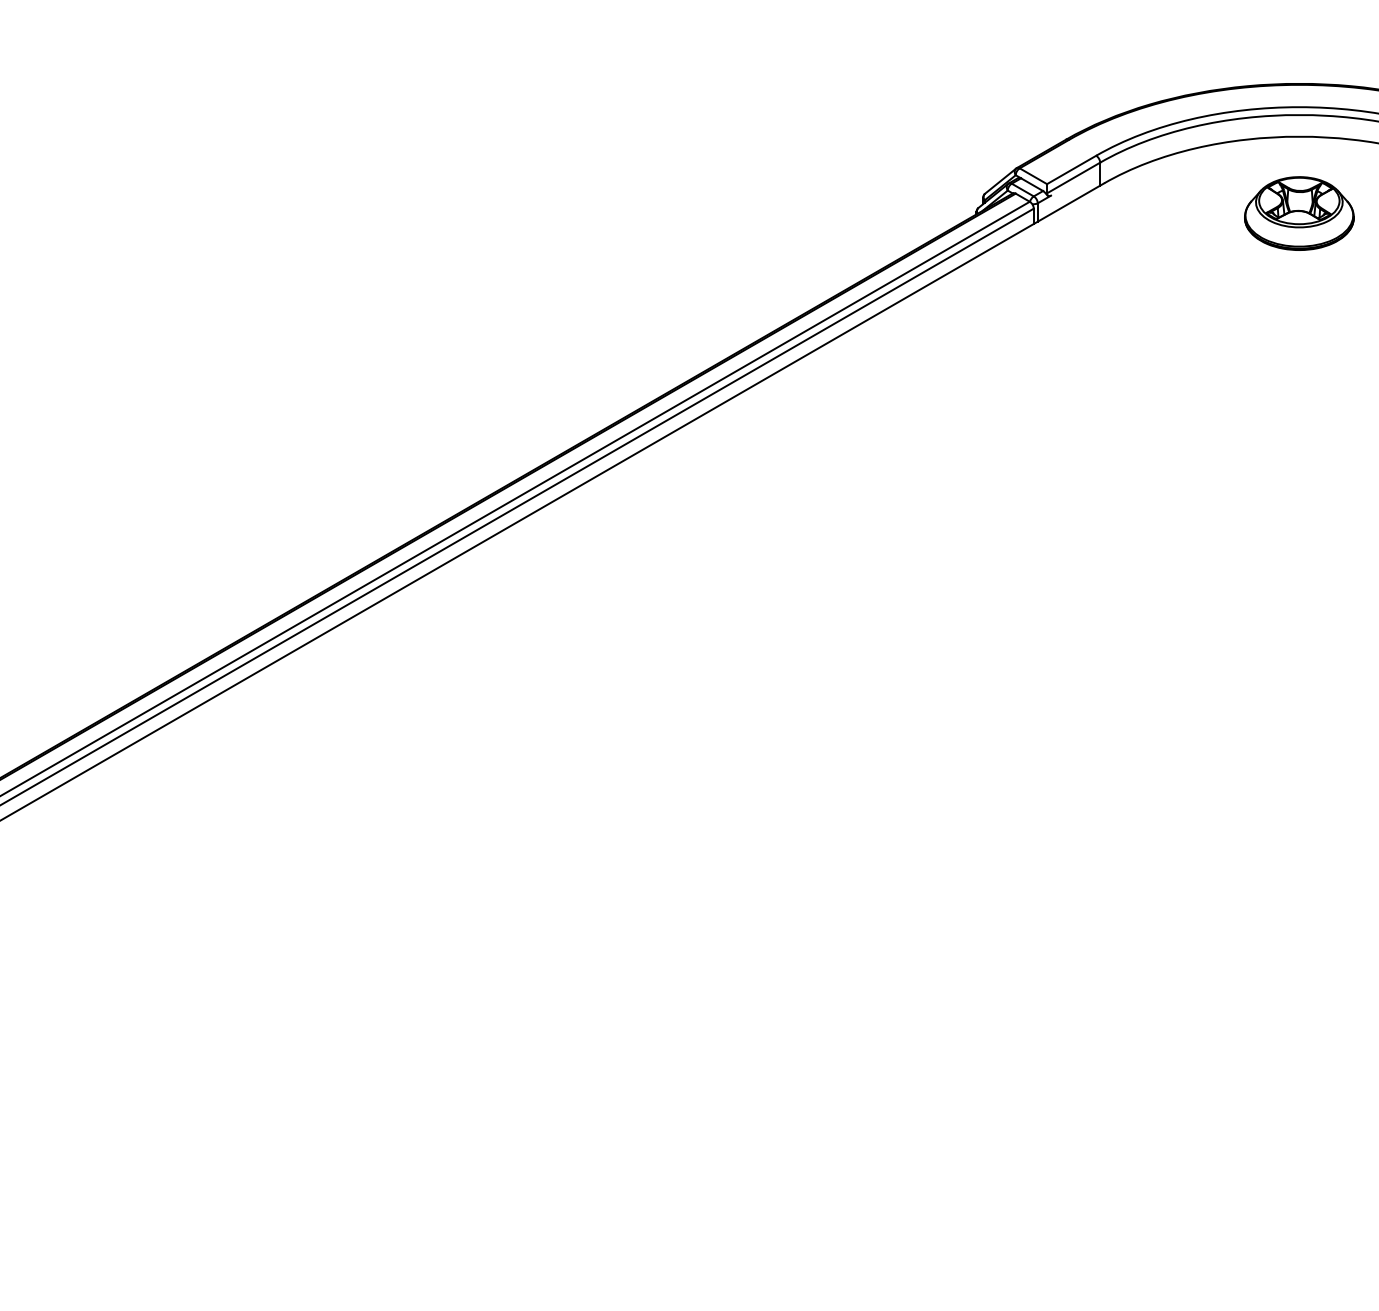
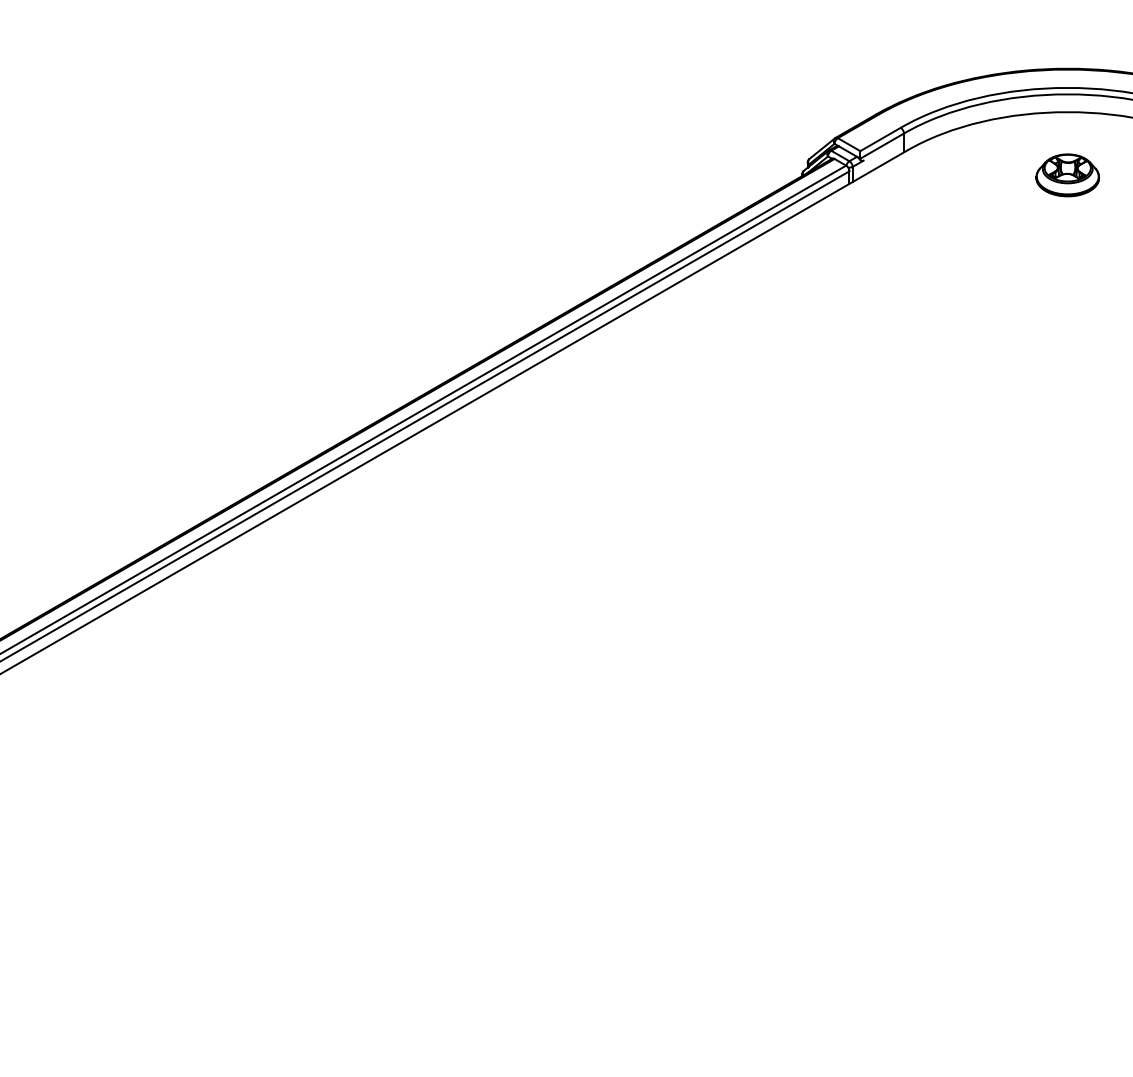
part: (1299, 213) -> (1067, 175), size x0.7

